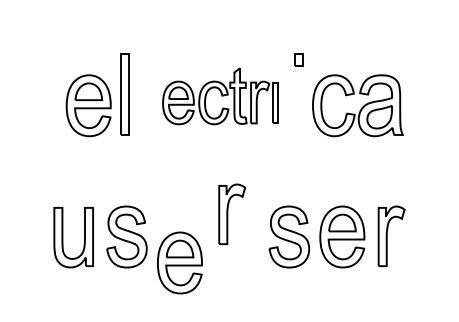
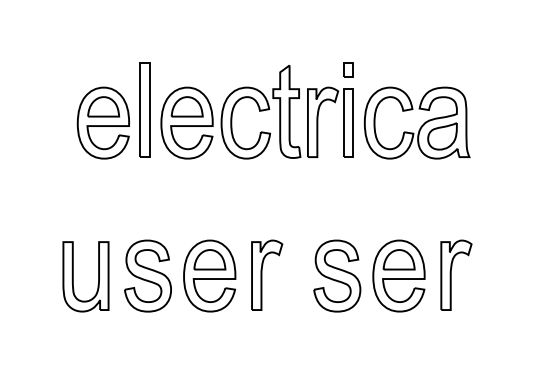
part: (220, 96) -> (257, 112), size x1.43
part: (232, 213) -> (267, 274), moved
part: (179, 262) -> (209, 275), moved

